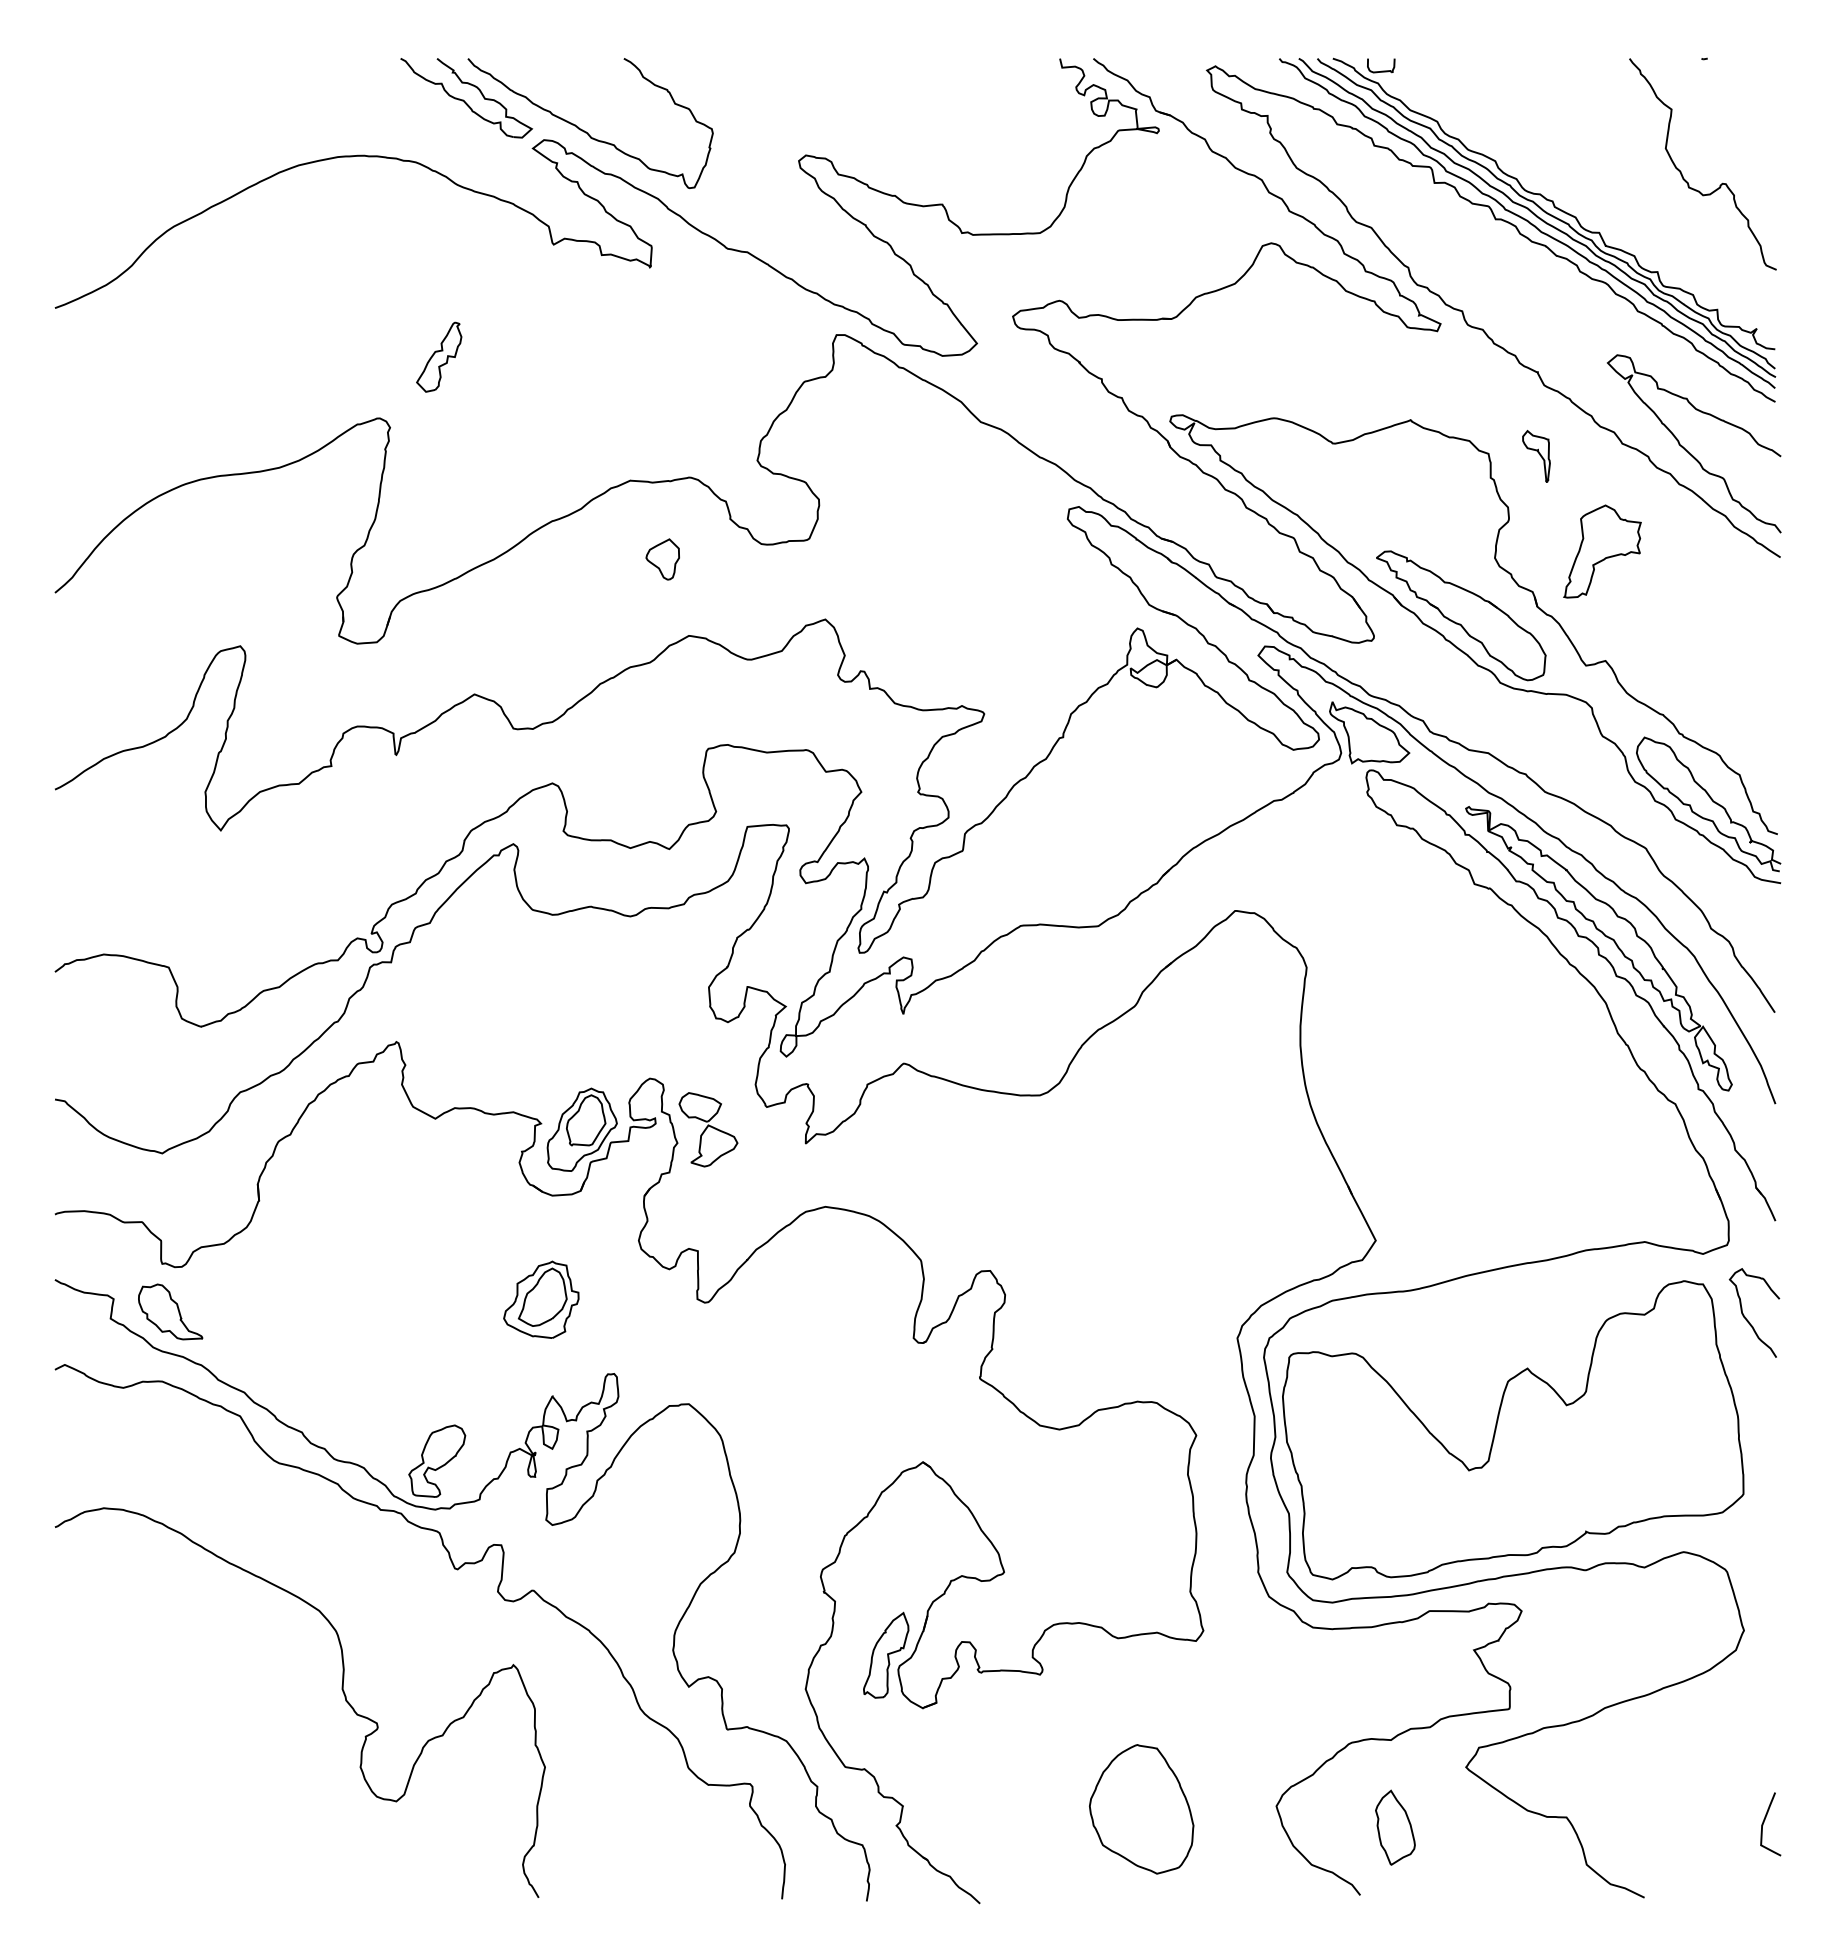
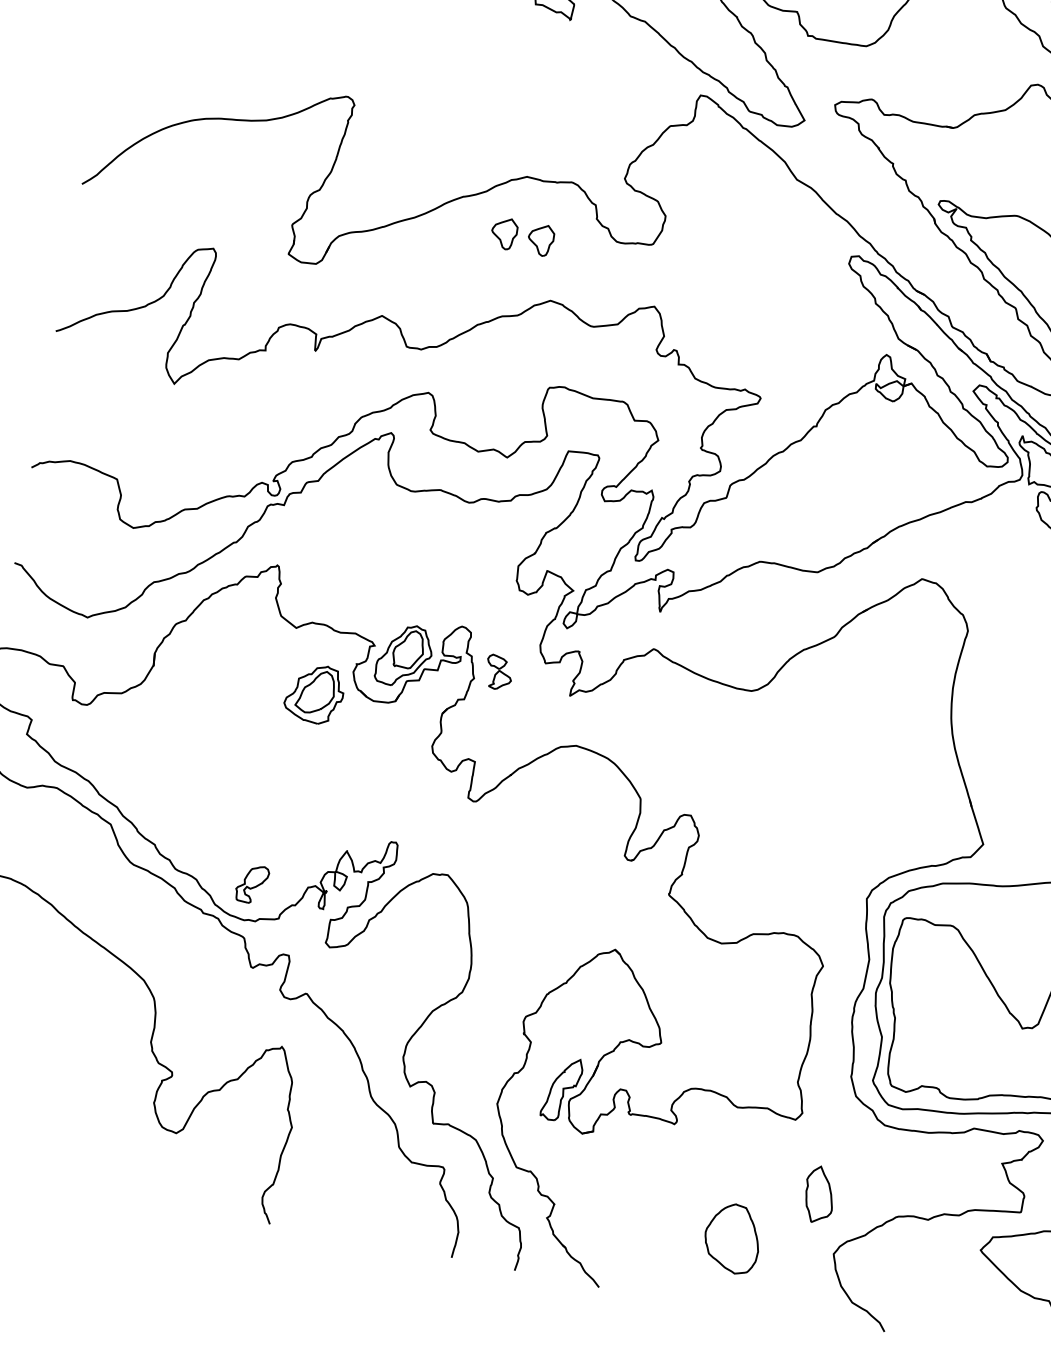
part: (439, 356) -> (400, 58), removed
part: (613, 559) -> (504, 233), added
part: (708, 1129) -> (499, 672), size x0.6
part: (541, 1299) -> (314, 693), moved
part: (170, 1311) -> (72, 736), removed
part: (437, 1460) -> (252, 883), size x0.7
part: (1141, 1809) -> (732, 1238), size x0.7
part: (1395, 1827) -> (819, 1194), moved

